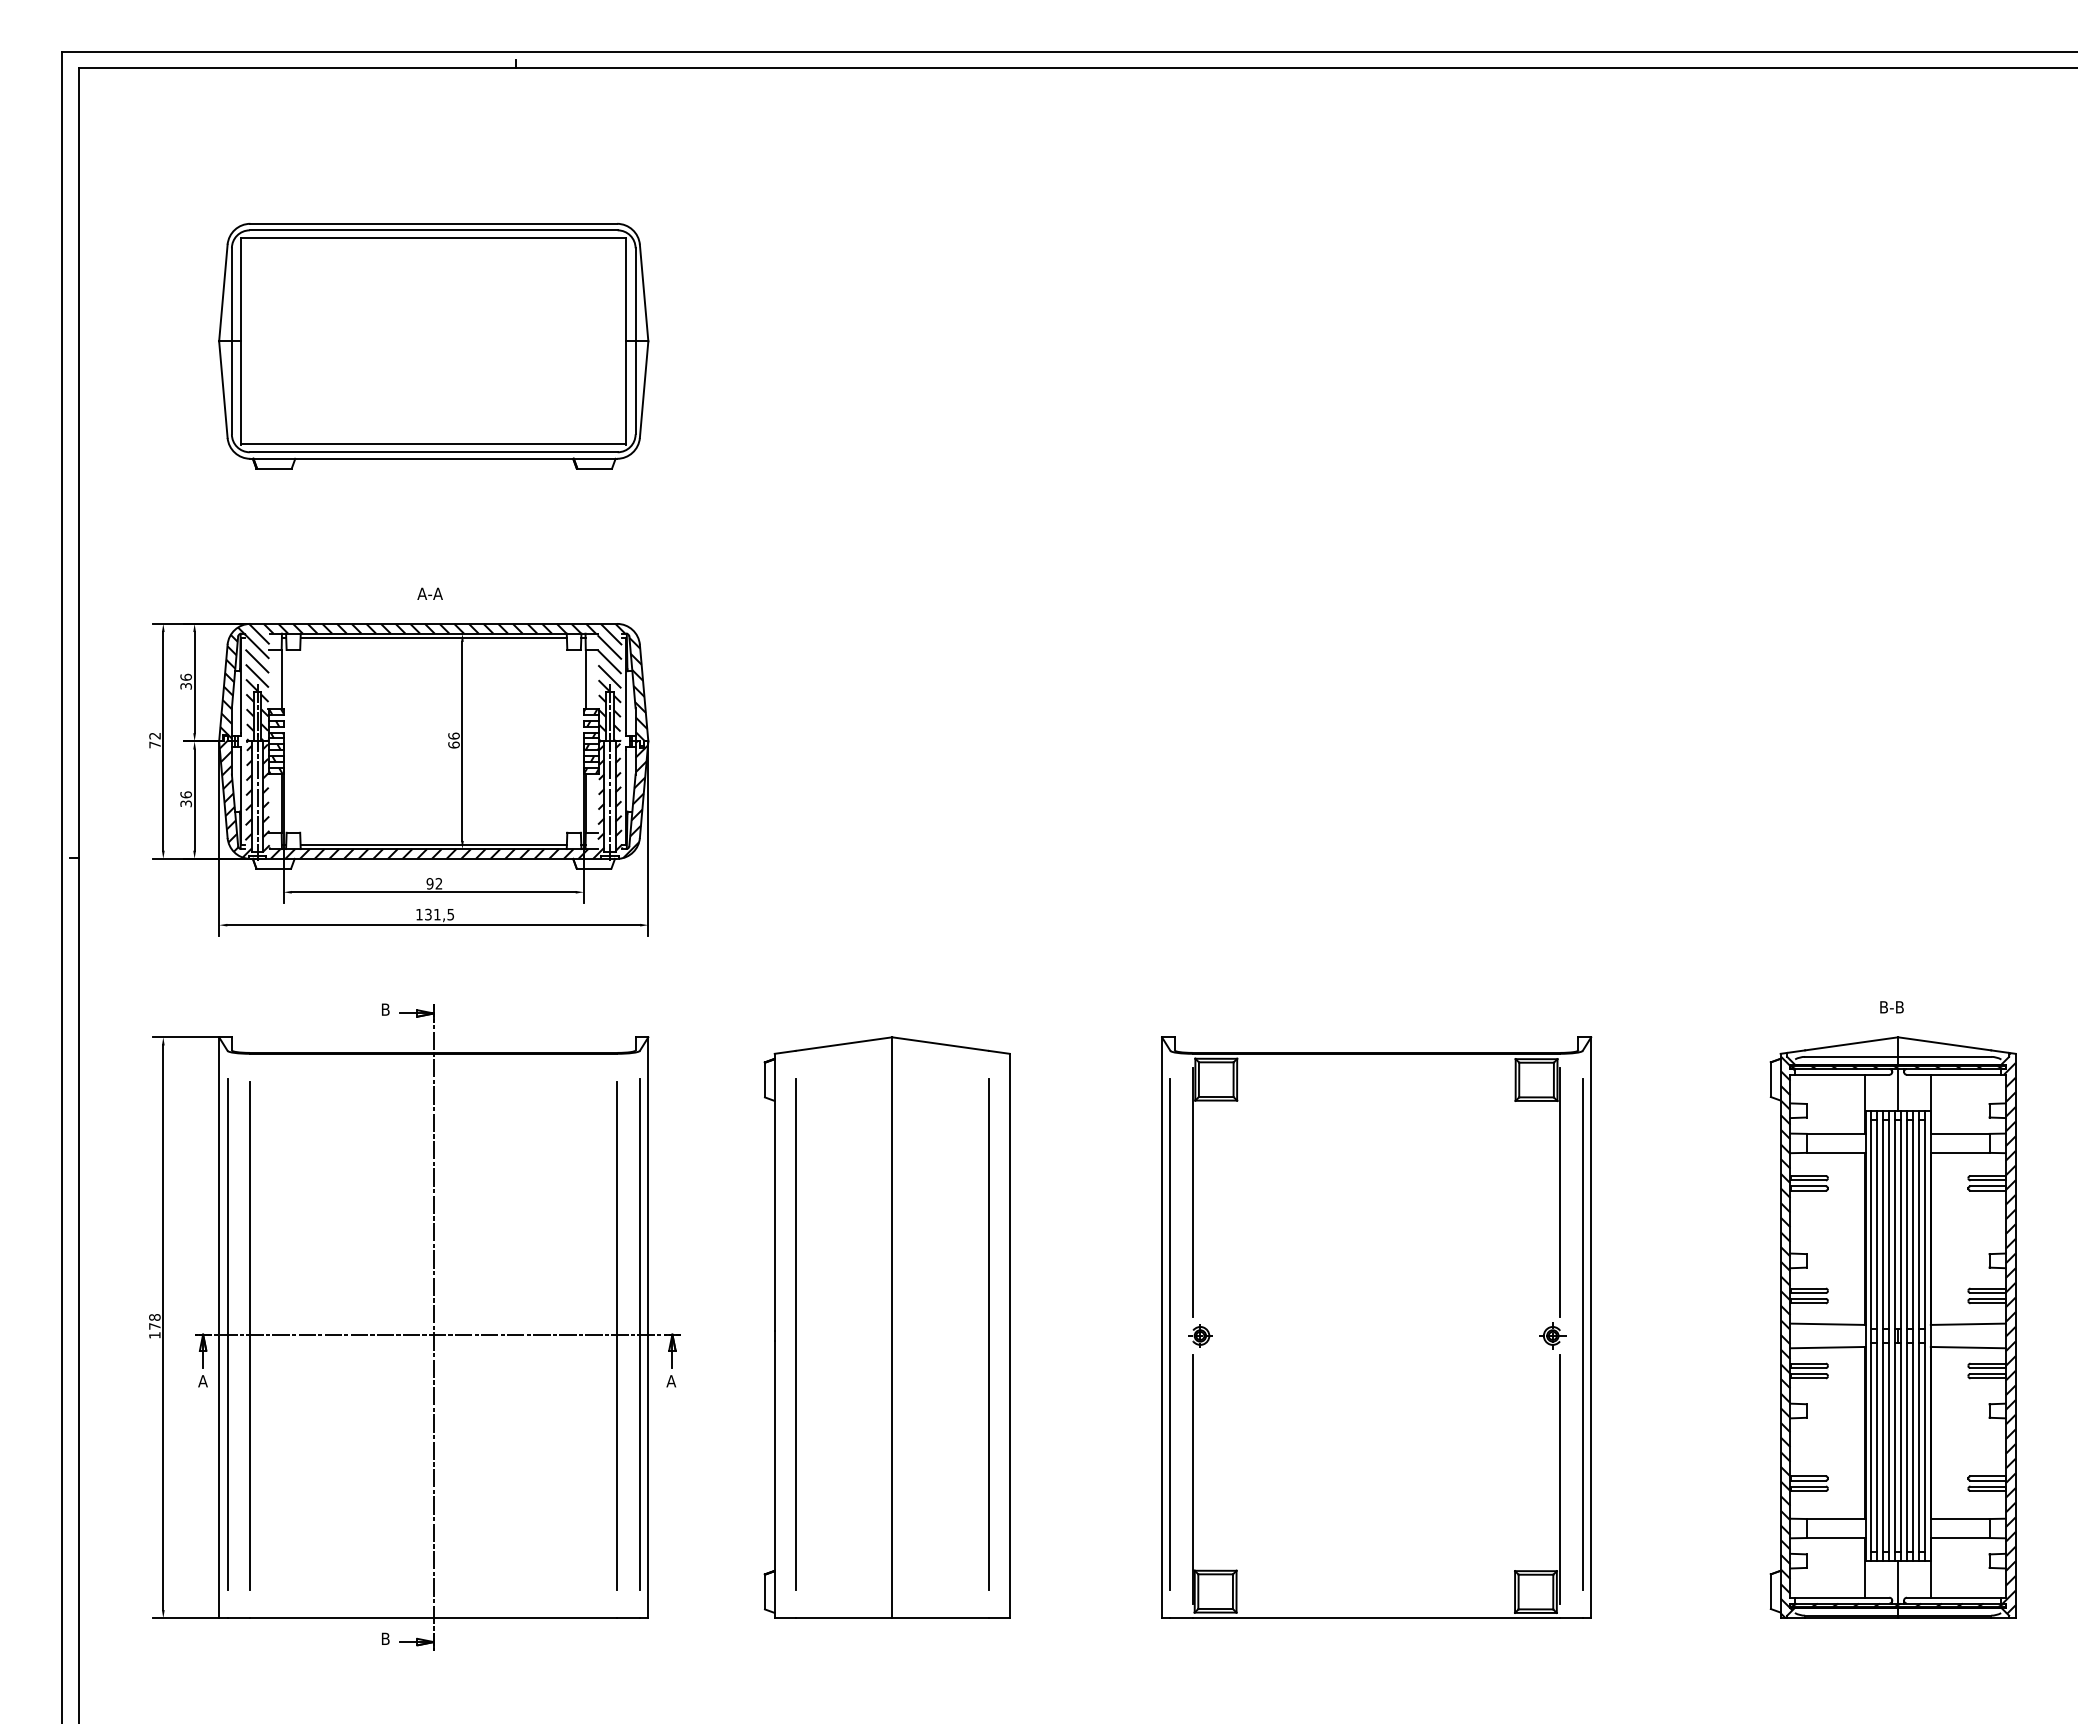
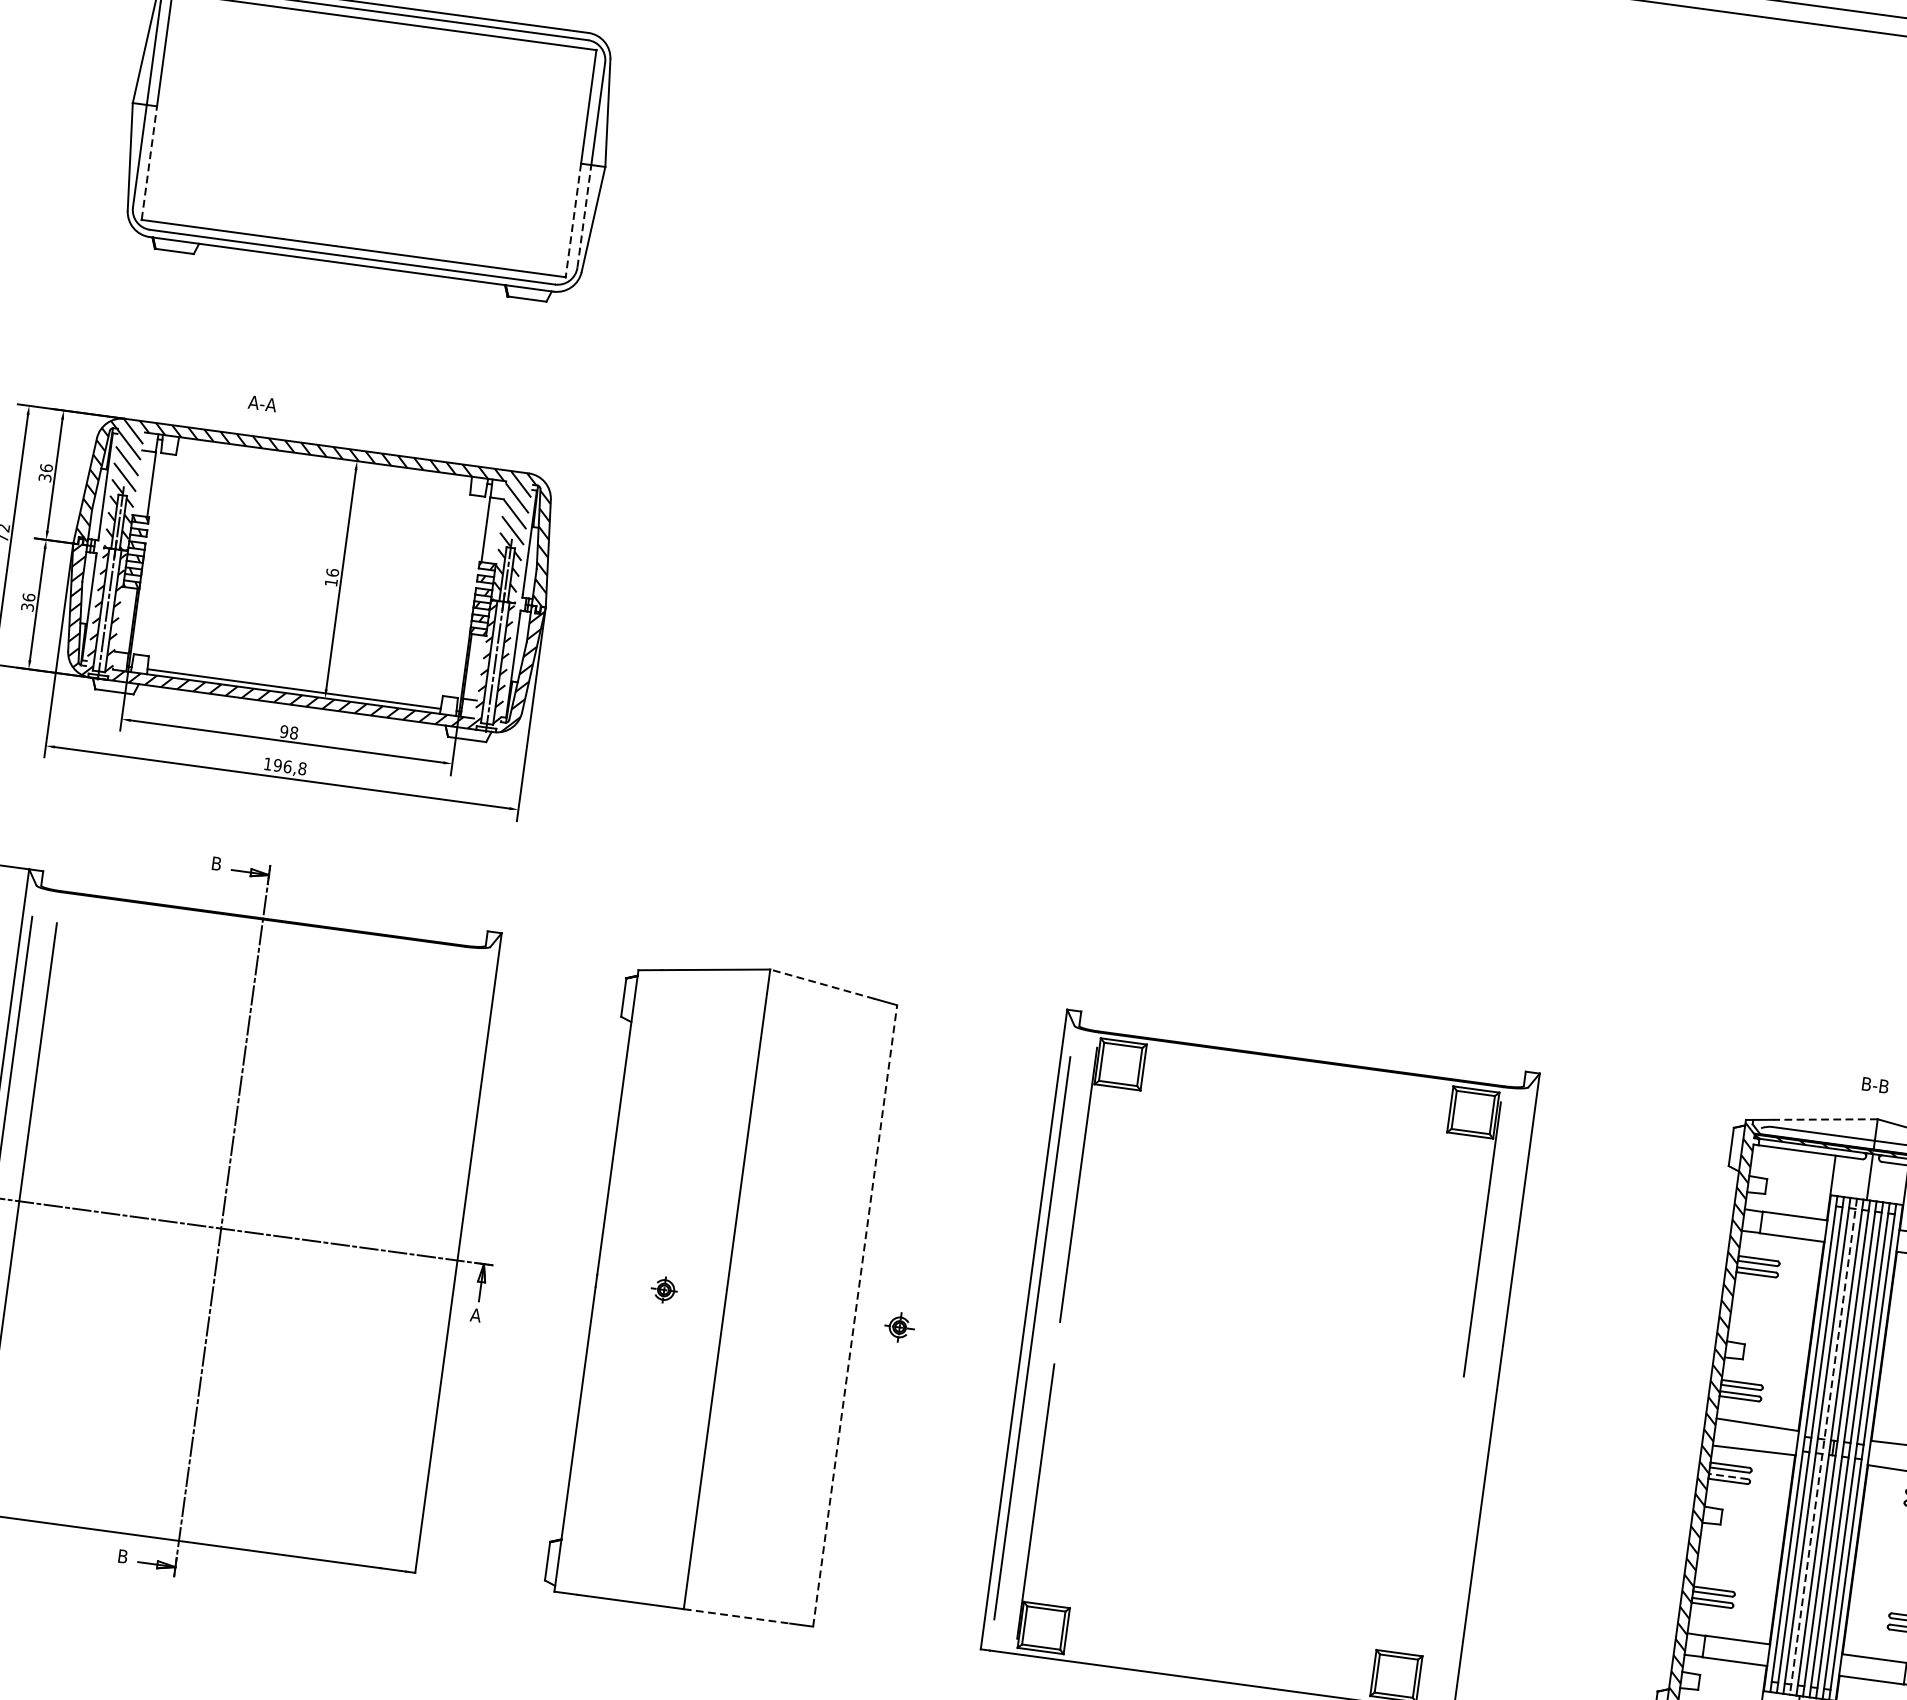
line: (635, 387) -> (584, 215), solid -> dashed
line: (241, 392) -> (149, 162), solid -> dashed
line: (626, 393) -> (573, 221), solid -> dashed
text: (429, 593) -> (261, 403), moved
line: (433, 638) -> (324, 462), removed
text: (453, 744) -> (330, 581), 66 -> 16
text: (438, 883) -> (293, 732), 92 -> 98
text: (439, 914) -> (290, 766), 131,5 -> 196,8
line: (1851, 1043) -> (1825, 1119), solid -> dashed
line: (940, 1044) -> (822, 984), solid -> dashed
line: (639, 1334) -> (447, 1259), removed
line: (795, 1334) -> (619, 1282), removed
line: (988, 1334) -> (831, 1311), removed
line: (1582, 1334) -> (1485, 1399), removed
line: (1009, 1335) -> (854, 1315), solid -> dashed
part: (1200, 1335) -> (664, 1289), moved
part: (1552, 1335) -> (899, 1326), moved
line: (617, 1336) -> (423, 1258), removed
line: (1889, 1336) -> (1823, 1447), solid -> dashed
line: (1808, 1373) -> (1728, 1476), solid -> dashed
line: (1559, 1479) -> (1439, 1555), removed
line: (941, 1618) -> (737, 1616), solid -> dashed

